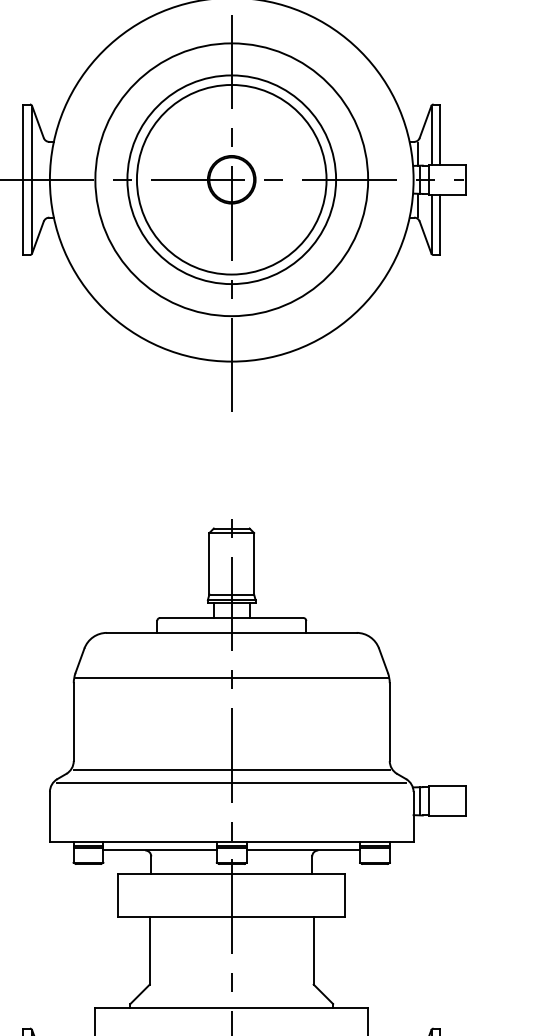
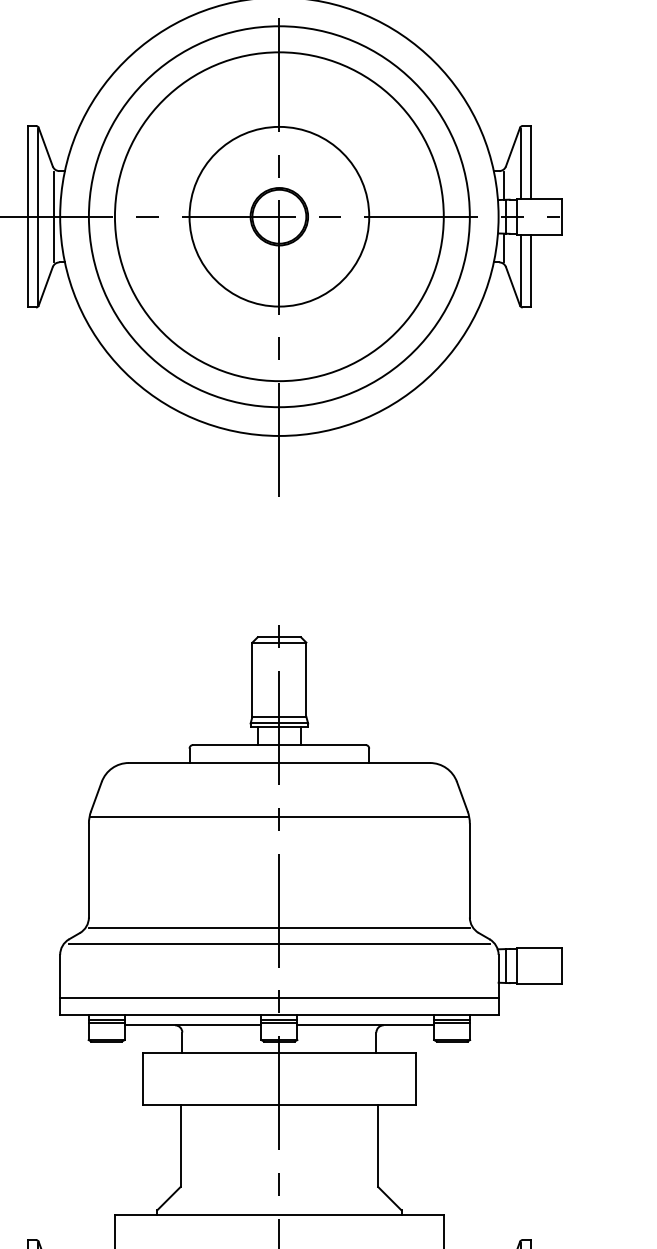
line: (45, 179) -> (54, 216), added
circle: (231, 179) -> (278, 216), size x1.67
circle: (231, 179) -> (279, 216), size x0.71
line: (231, 828) -> (279, 998), added

